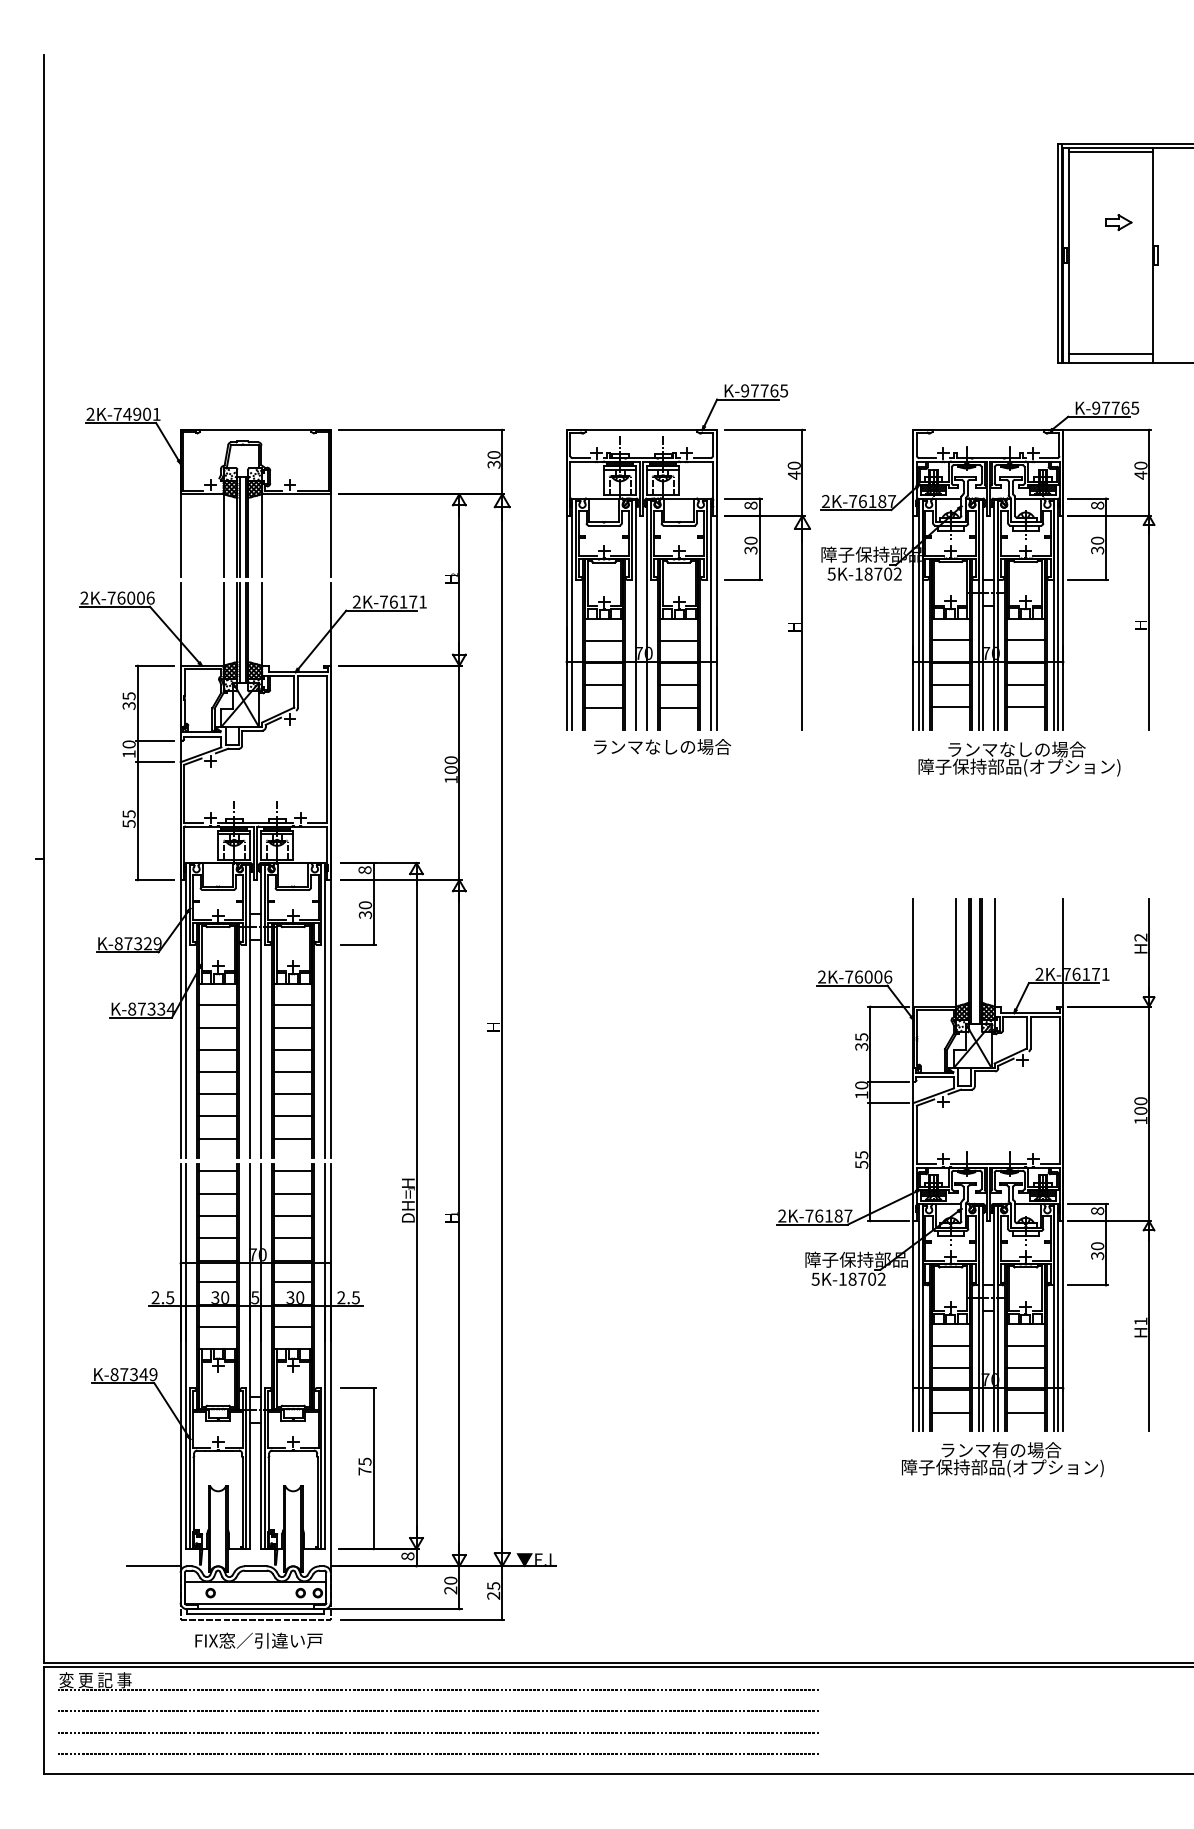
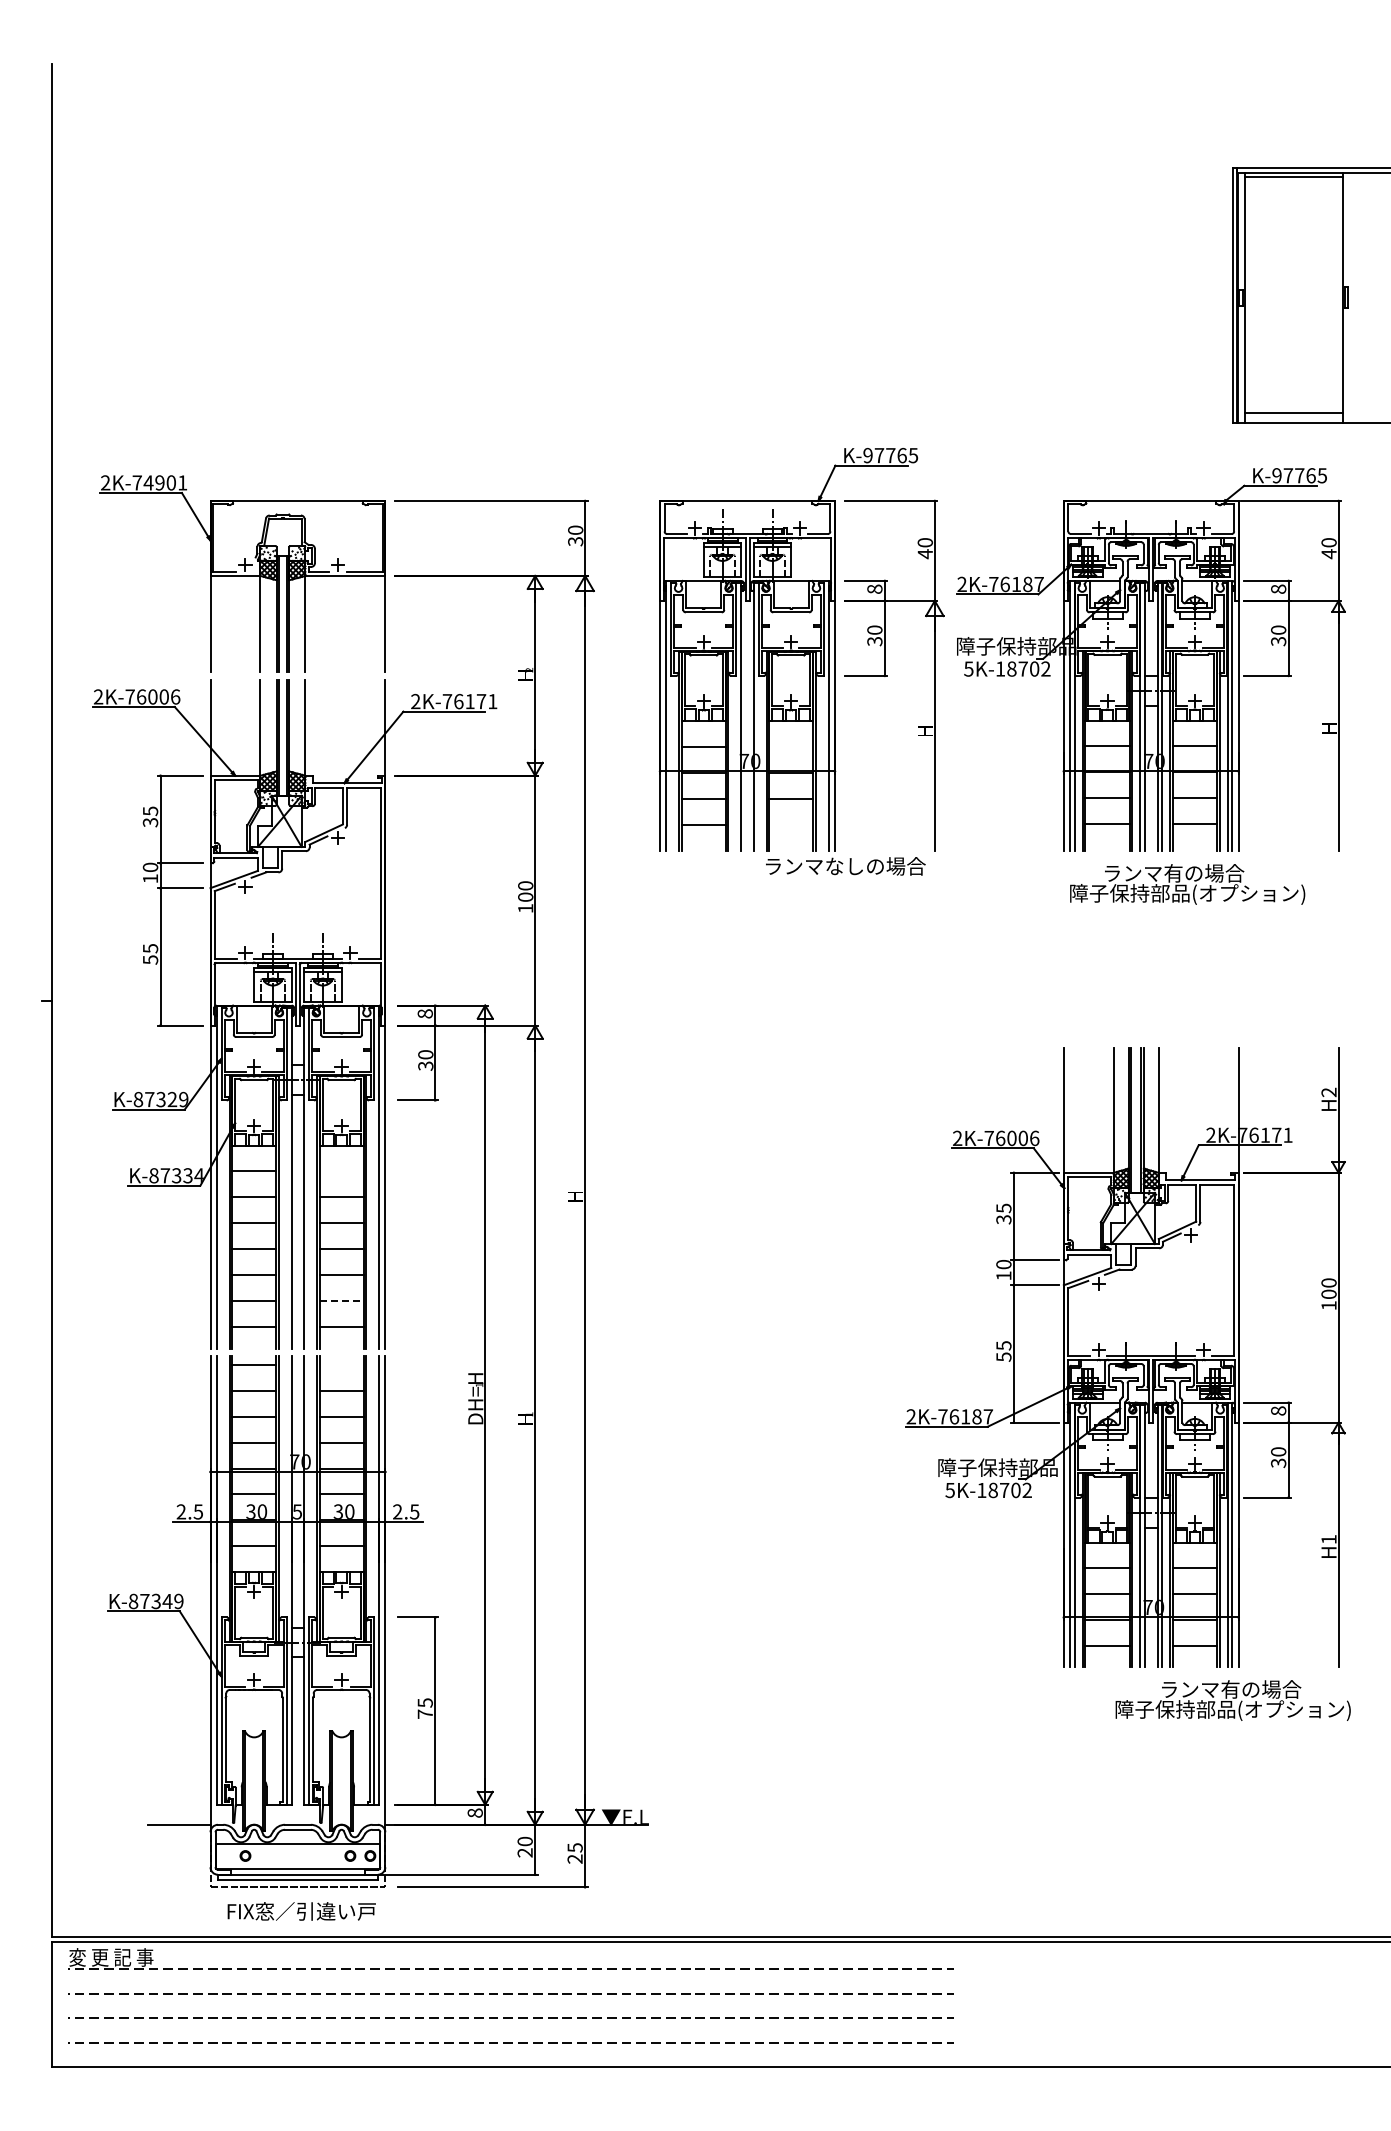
part: (1118, 222) -> (1303, 259), removed
line: (679, 640) -> (791, 746), removed
line: (679, 707) -> (791, 824), removed
text: (662, 747) -> (845, 866), moved
text: (1042, 749) -> (1214, 873), ランマなしの場合 -> ランマ有の場合
line: (293, 1005) -> (341, 1171), removed
line: (293, 1116) -> (342, 1300), solid -> dashed
line: (293, 1171) -> (341, 1364), removed
text: (1002, 1459) -> (1232, 1700), moved

